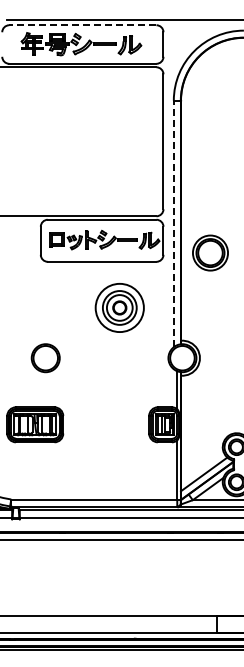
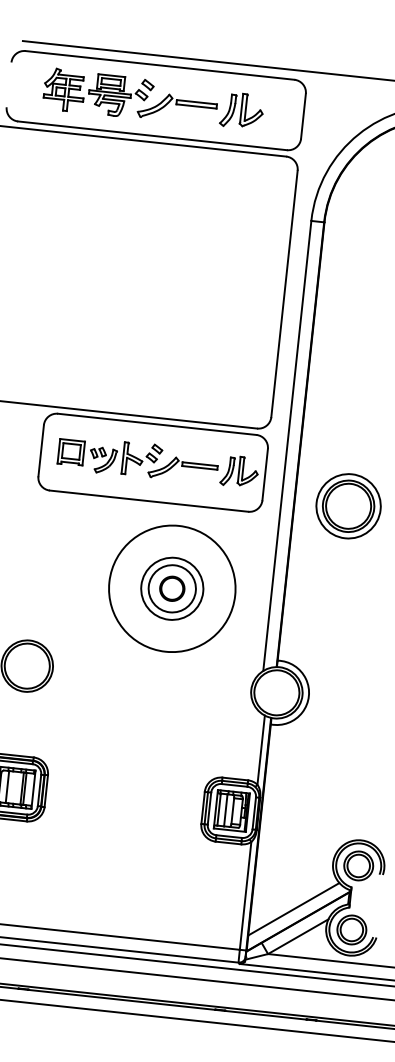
line: (82, 25) -> (159, 65), dashed -> solid
line: (173, 223) -> (286, 445), dashed -> solid
circle: (119, 307) -> (171, 587), size x1.43

